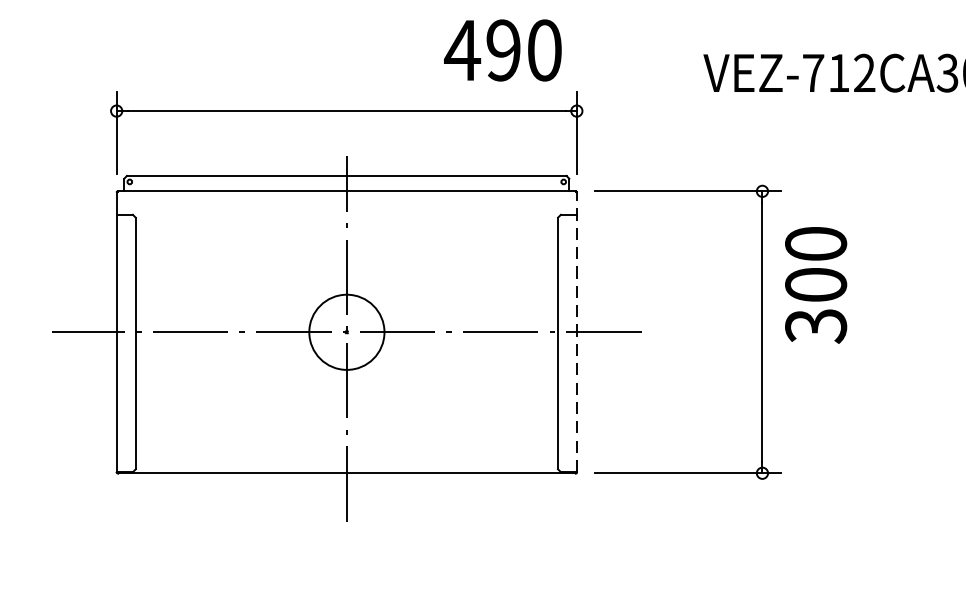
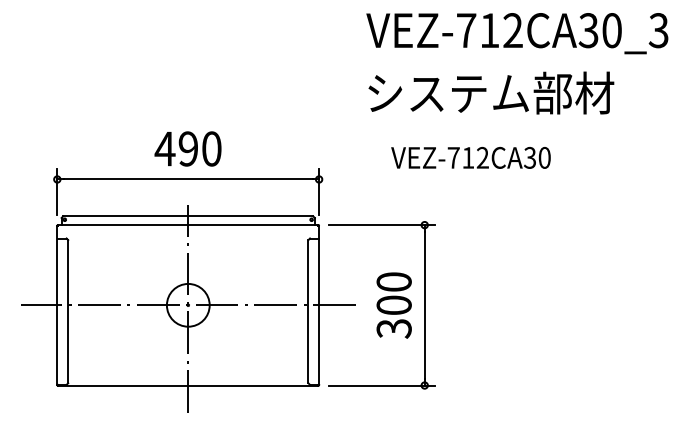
text: (501, 49) -> (187, 148), moved
text: (814, 285) -> (393, 305), moved
line: (577, 332) -> (319, 305), dashed -> solid

